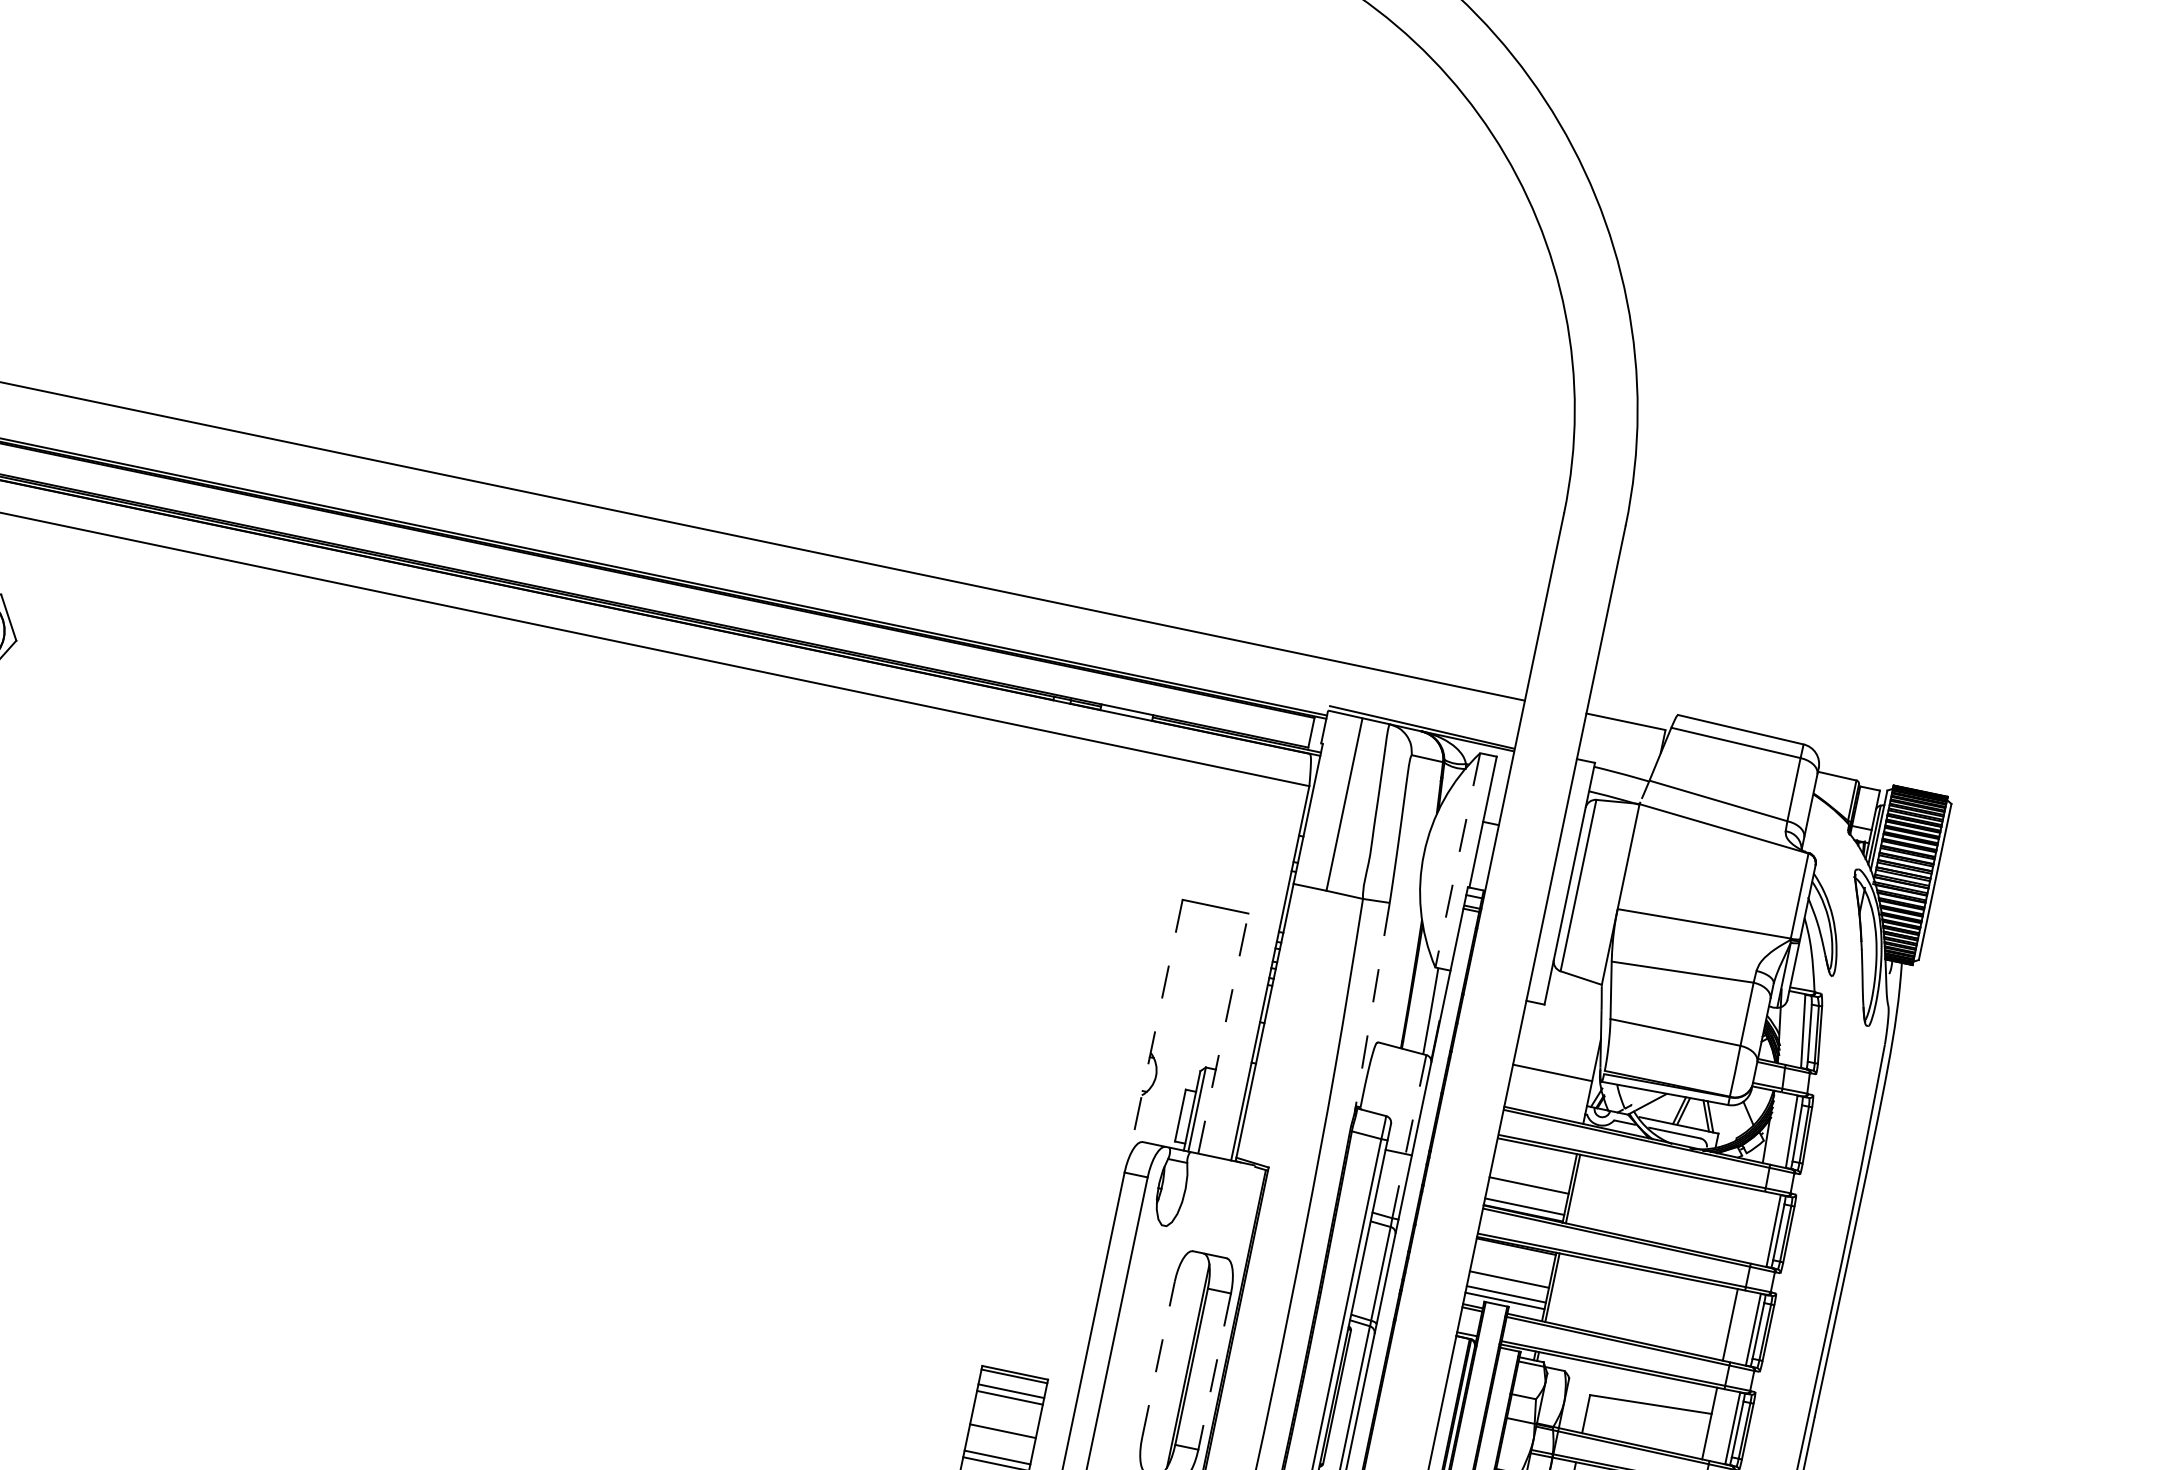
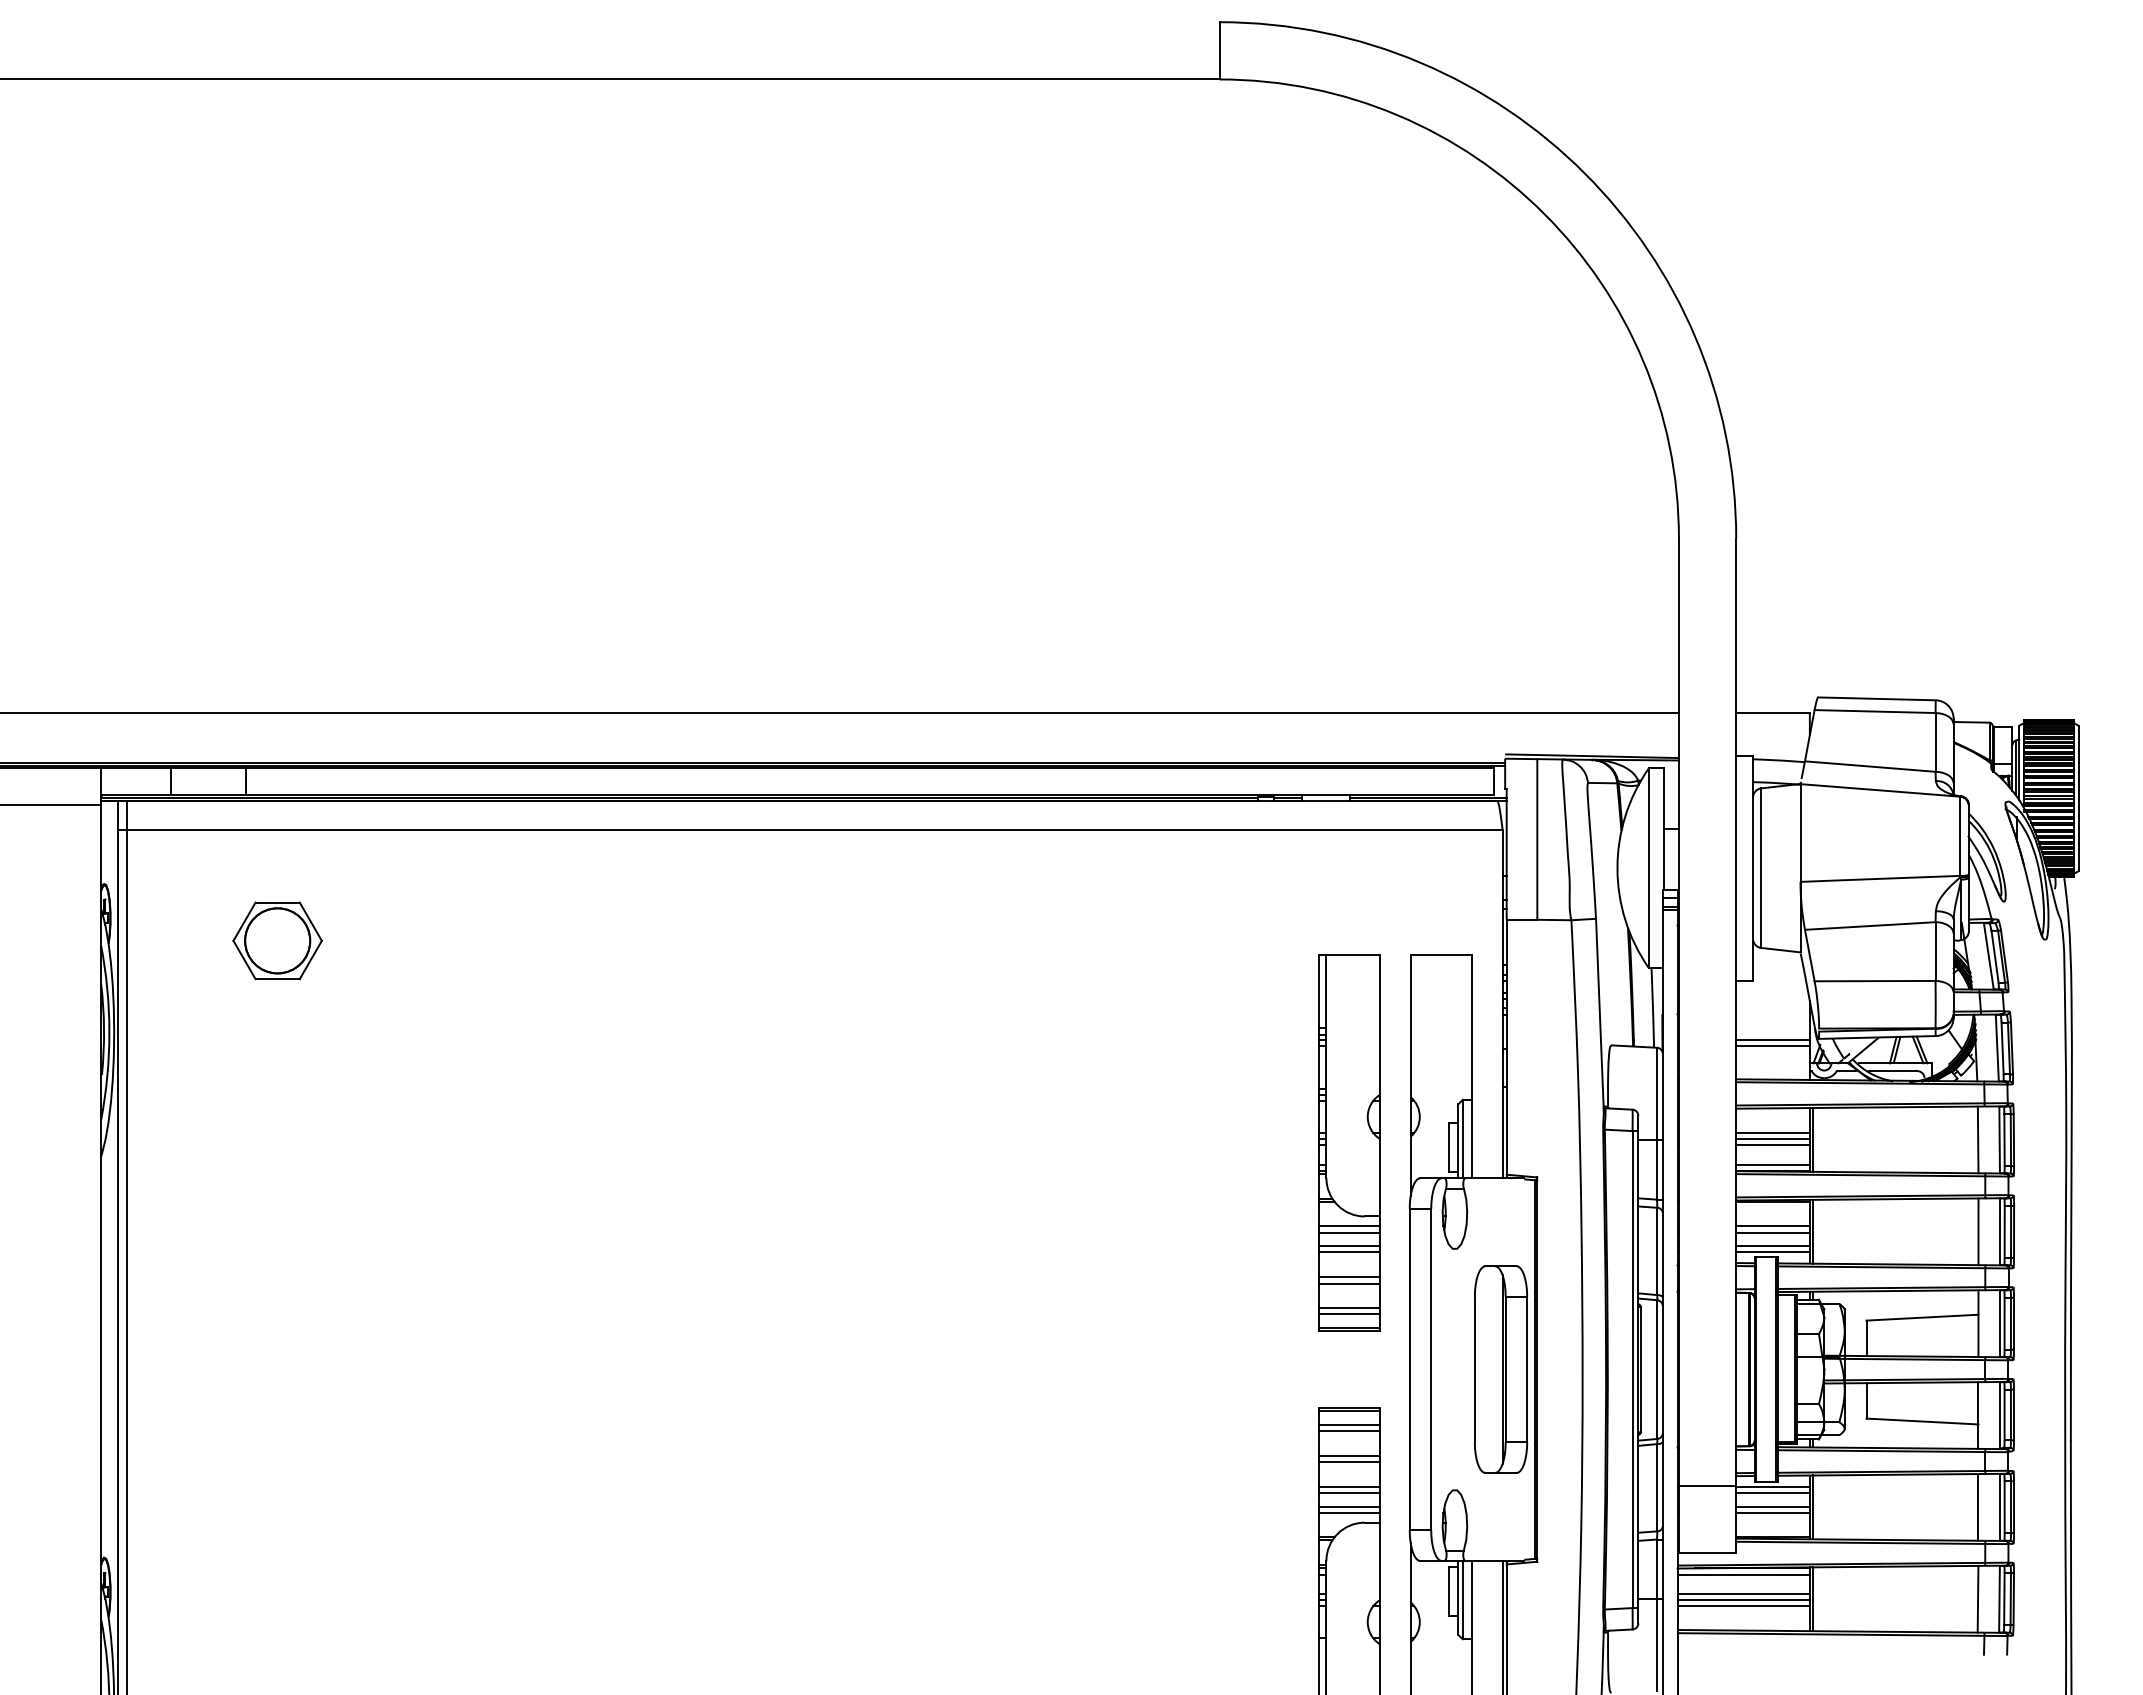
line: (1457, 860) -> (1648, 868), dashed -> solid
line: (1371, 1007) -> (1599, 1015), dashed -> solid
line: (1155, 1029) -> (1410, 1075), dashed -> solid
line: (1222, 1033) -> (1471, 1066), dashed -> solid
line: (1550, 1079) -> (1772, 1046), added
part: (1074, 1087) -> (1349, 1142), added
line: (1409, 1136) -> (1657, 1123), dashed -> solid
line: (1531, 1171) -> (1772, 1132), added
line: (1530, 1178) -> (1772, 1138), added
line: (1749, 1225) -> (1977, 1139), added
line: (1510, 1272) -> (1772, 1226), added
line: (1158, 1359) -> (1474, 1369), dashed -> solid
line: (1215, 1371) -> (1527, 1369), dashed -> solid
line: (1004, 1423) -> (1349, 1455), added

